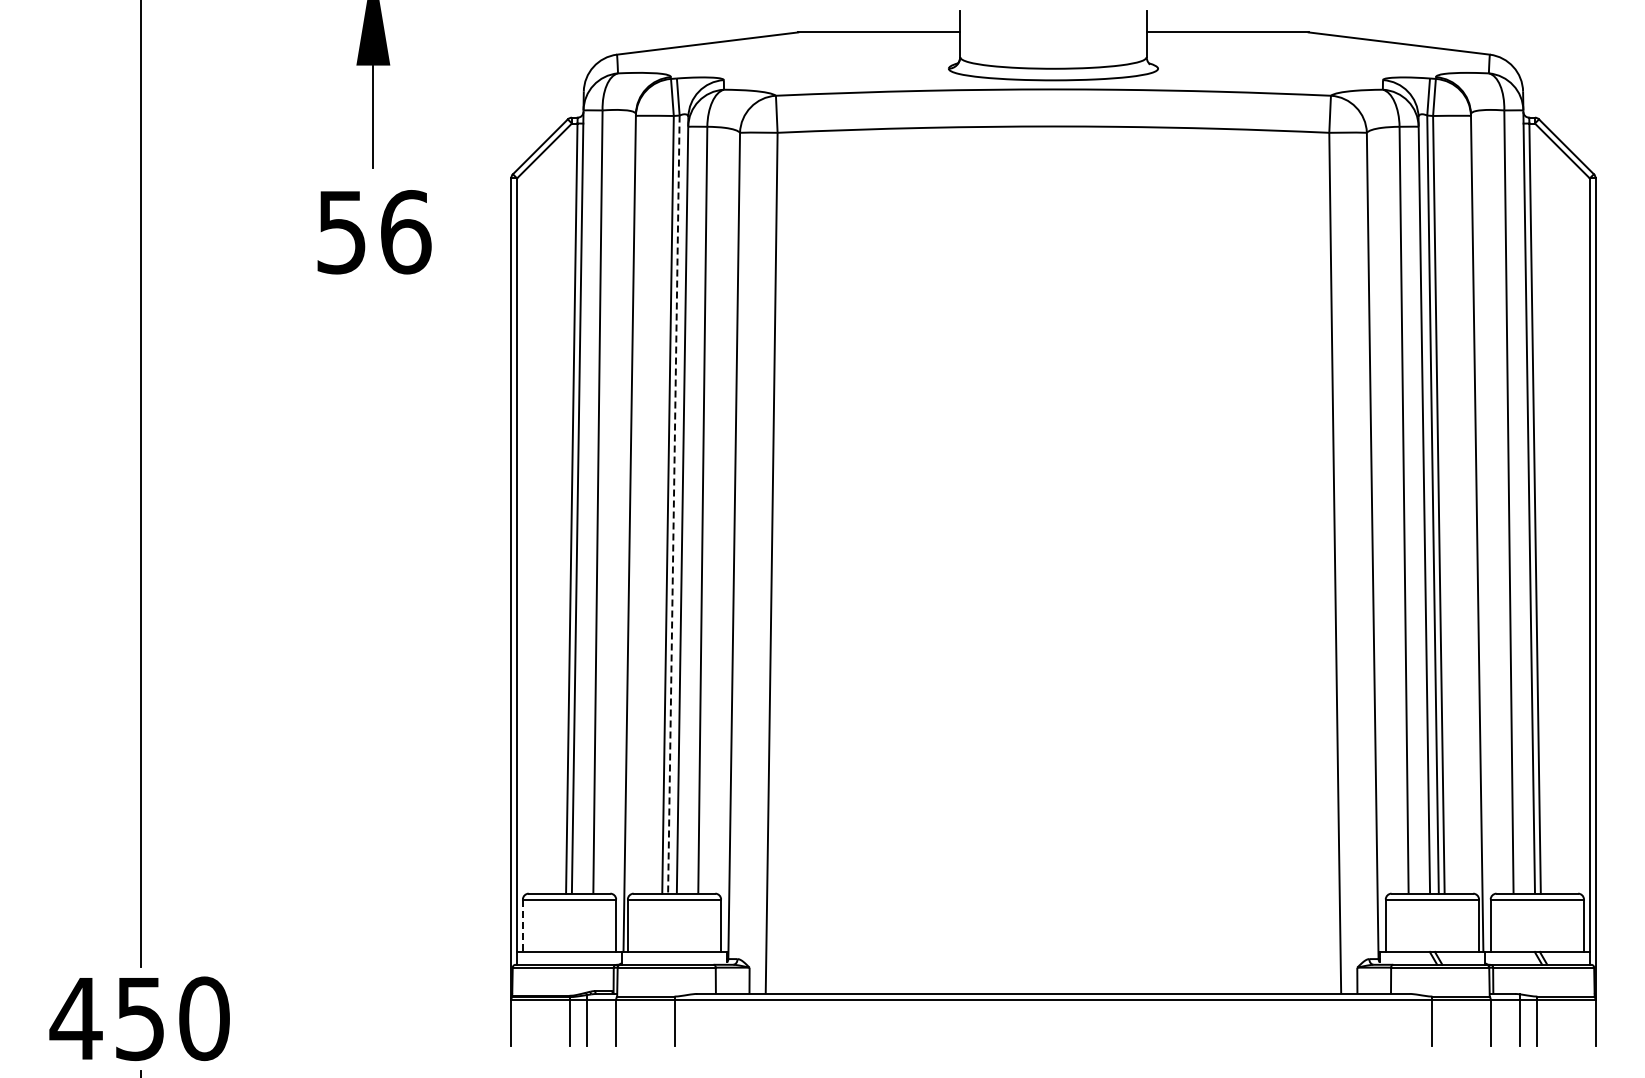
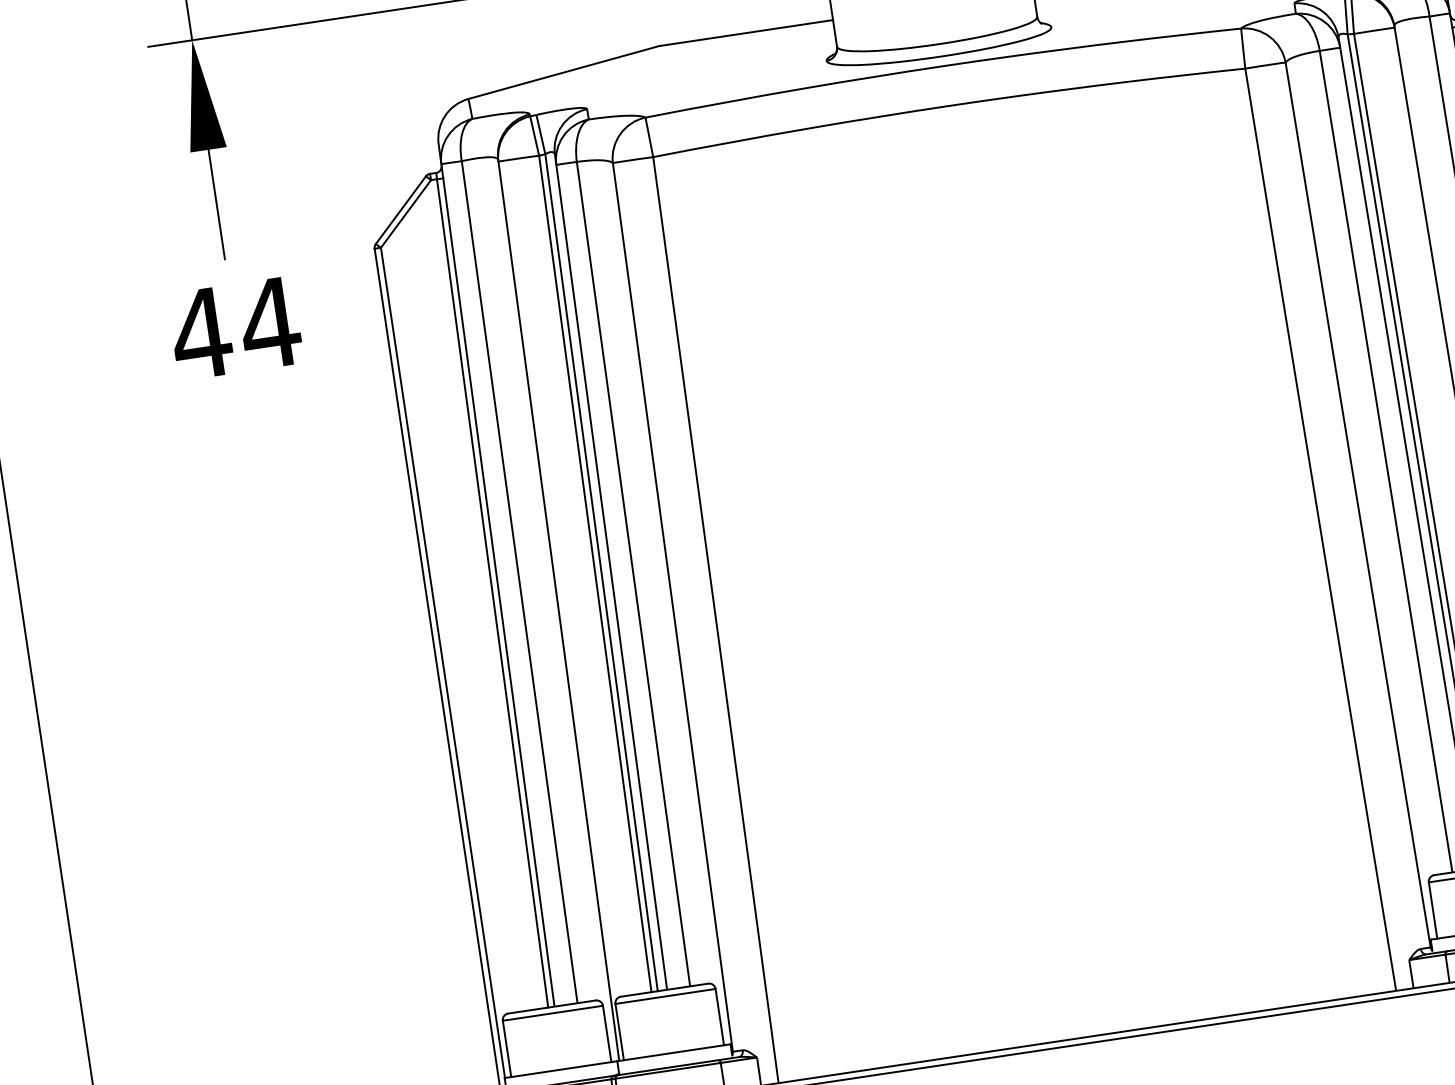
text: (373, 232) -> (235, 328), 56 -> 44
line: (673, 505) -> (601, 573), dashed -> solid
line: (522, 926) -> (506, 1049), dashed -> solid

